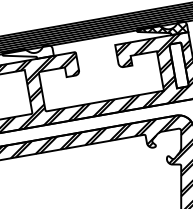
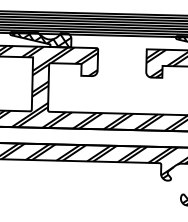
hatch: (28, 51) -> (41, 36), added

